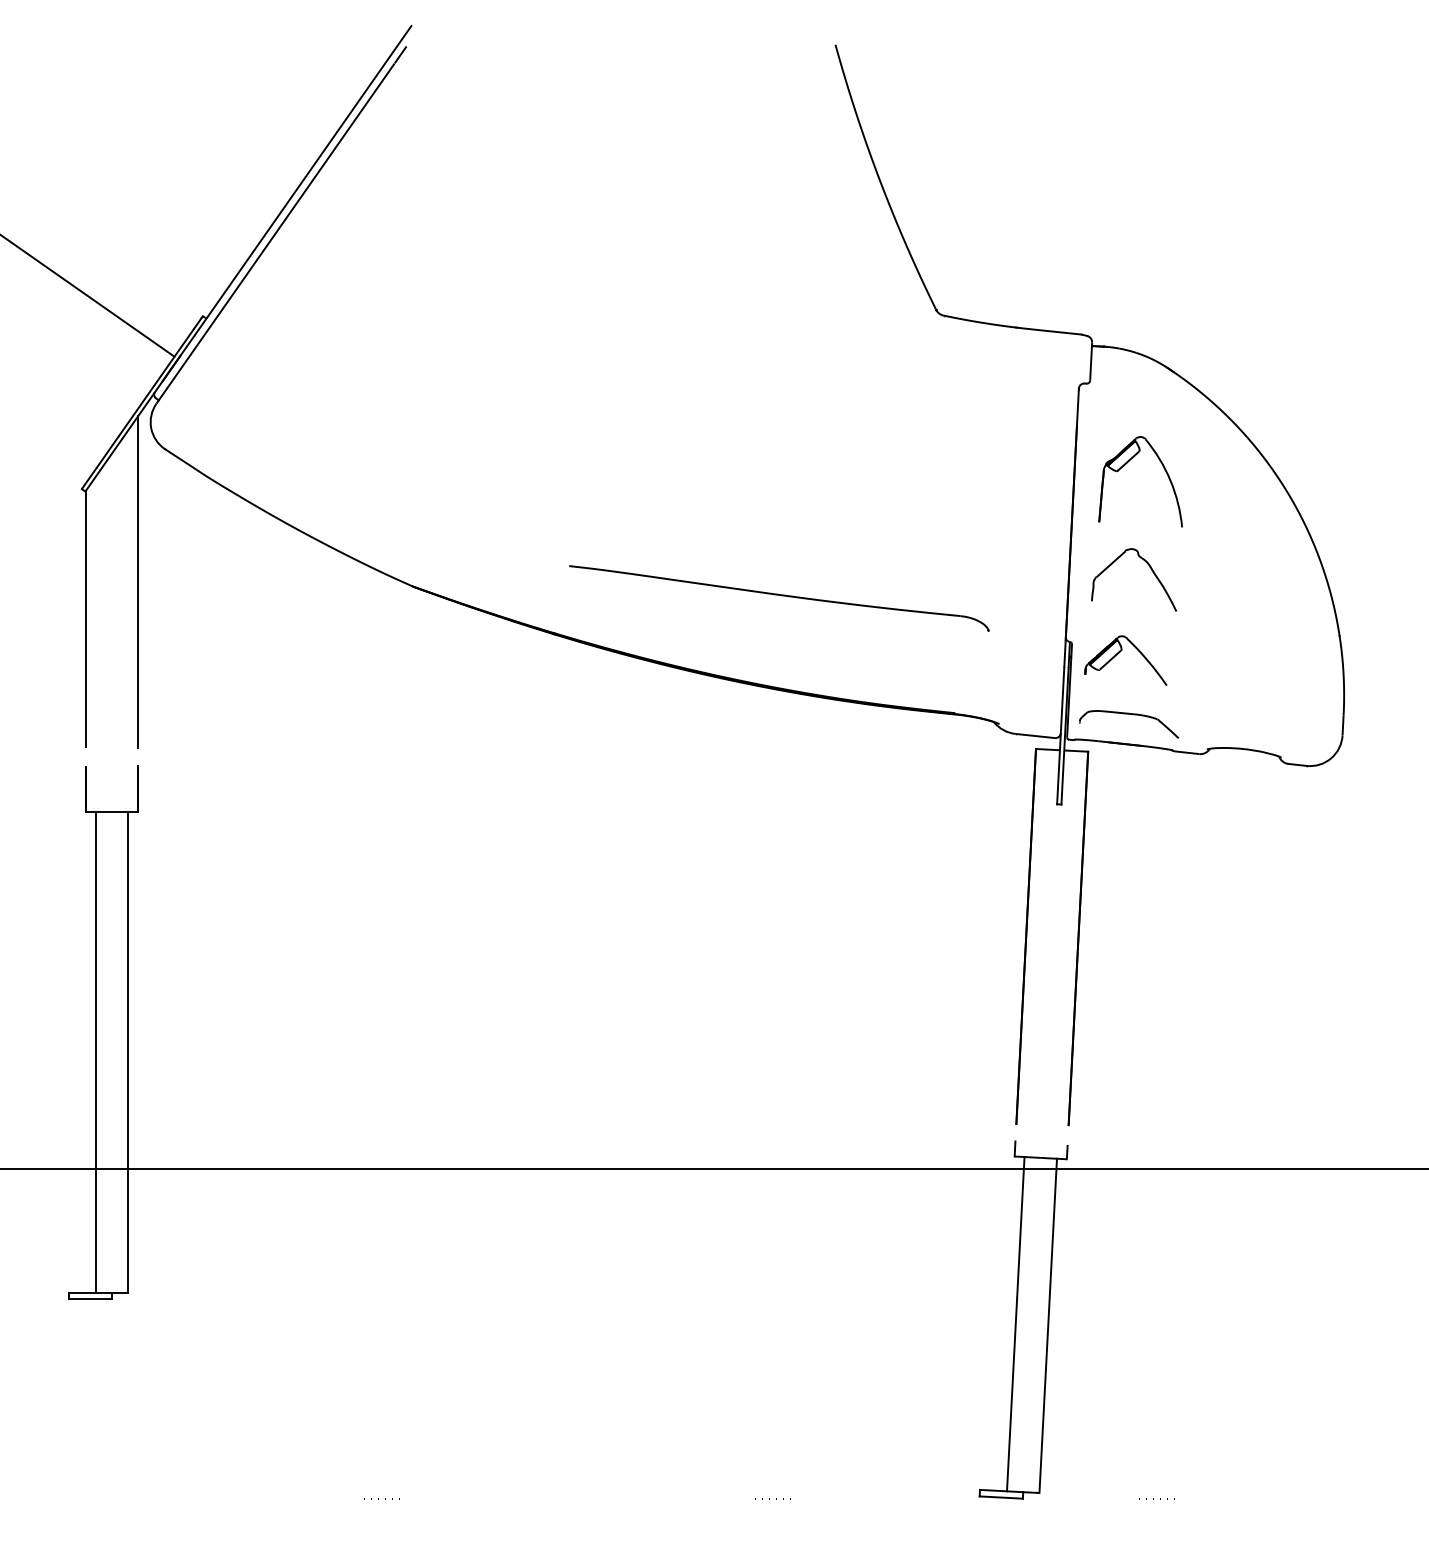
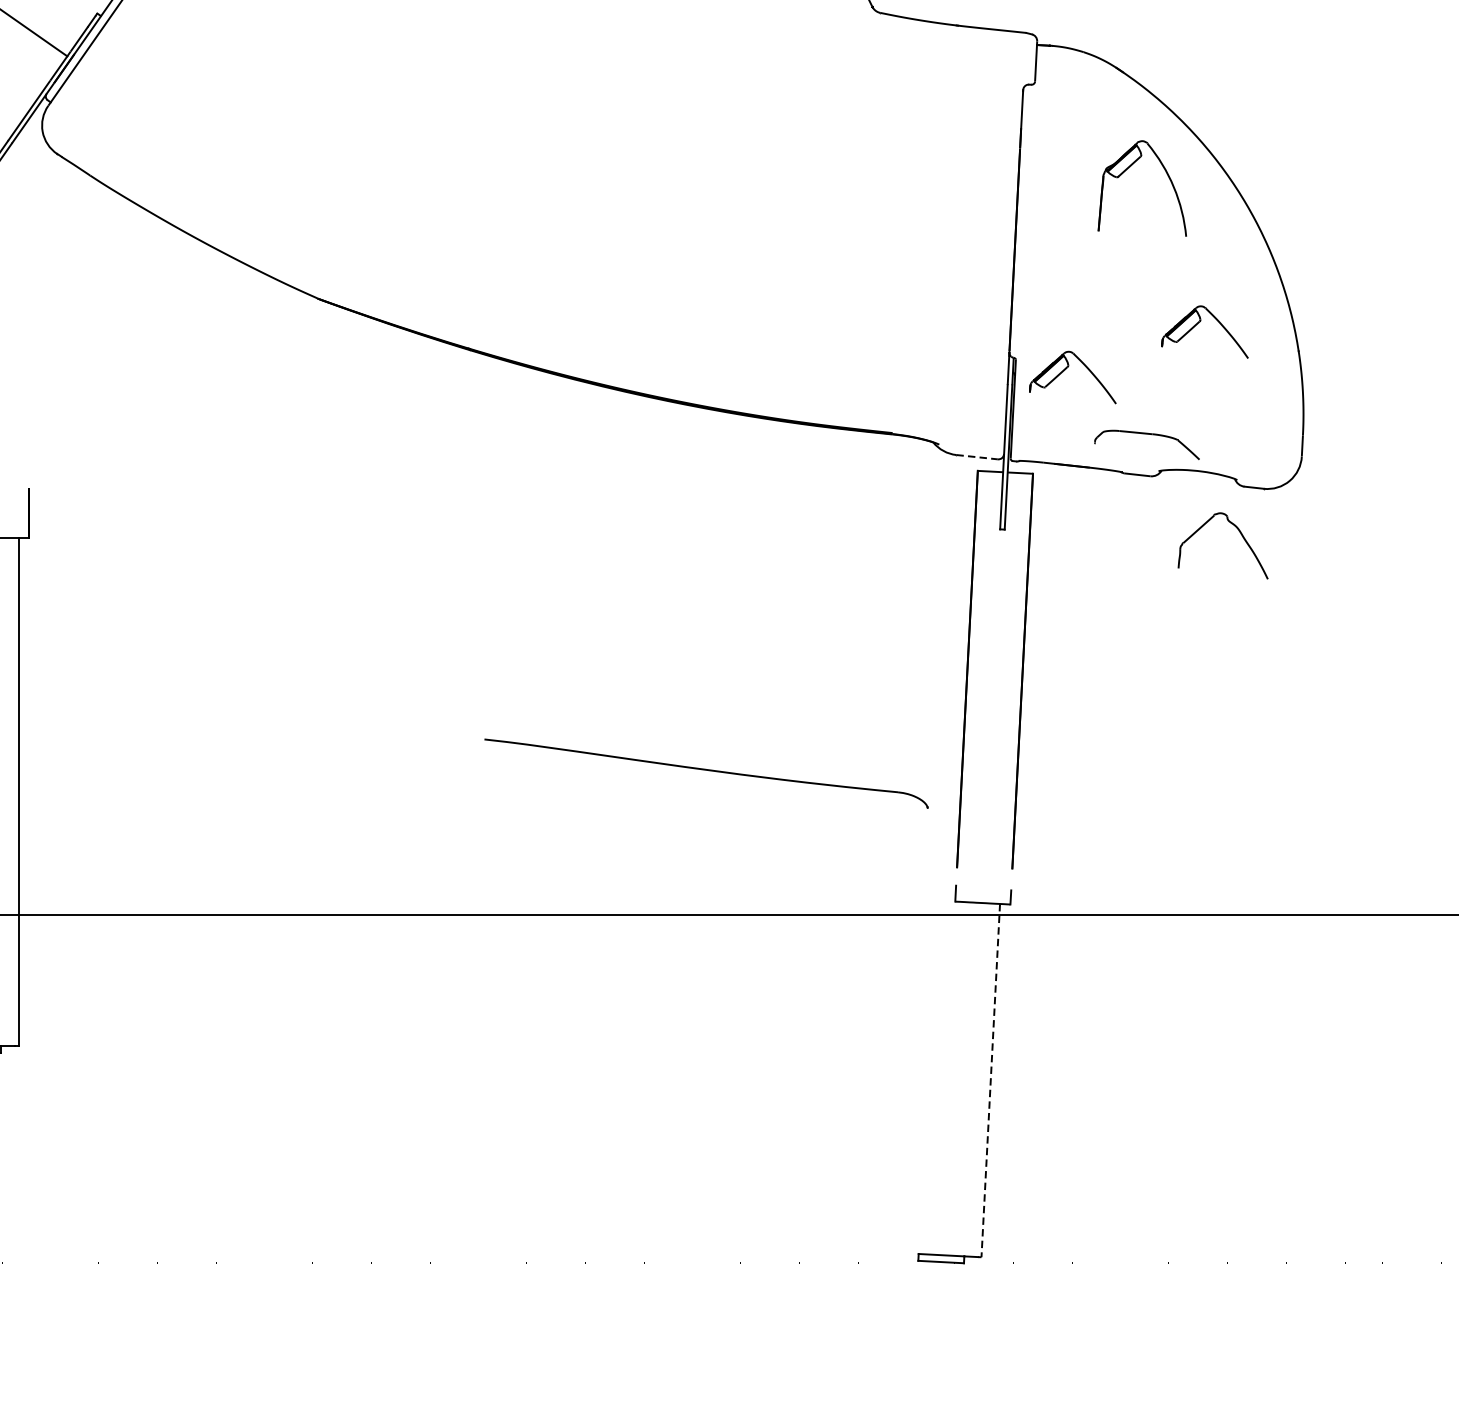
part: (1125, 465) -> (1126, 171), moved
part: (1150, 569) -> (1240, 534), moved
line: (138, 582) -> (29, 294), removed
part: (779, 598) -> (706, 773), moved
part: (1244, 610) -> (1198, 324), added
part: (1133, 715) -> (1151, 435), moved
line: (1035, 736) -> (977, 457), solid -> dashed
line: (1015, 1324) -> (956, 1079), removed
line: (1048, 1326) -> (991, 1081), solid -> dashed

